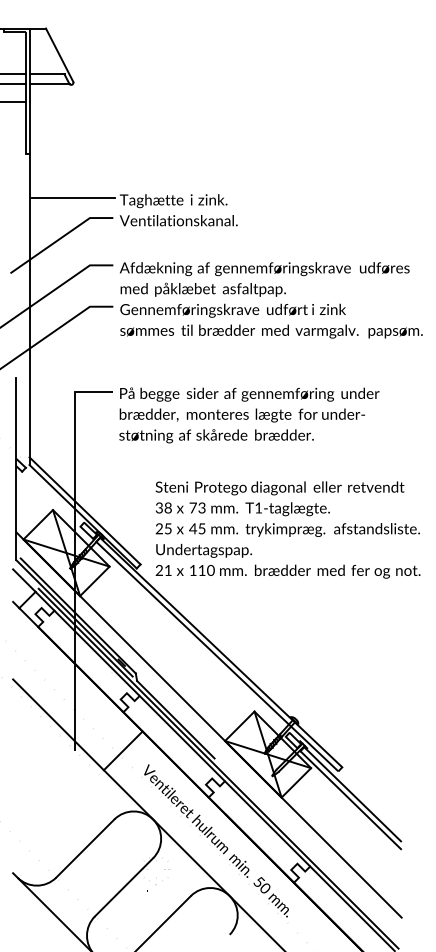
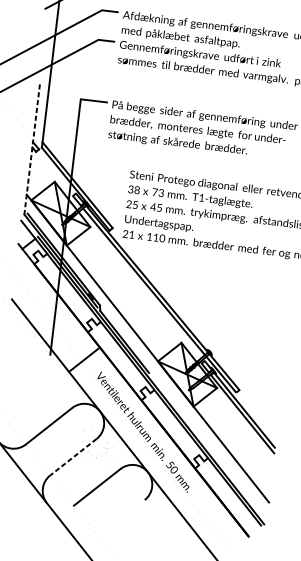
line: (16, 469) -> (32, 149), solid -> dashed
line: (123, 887) -> (73, 457), solid -> dashed

